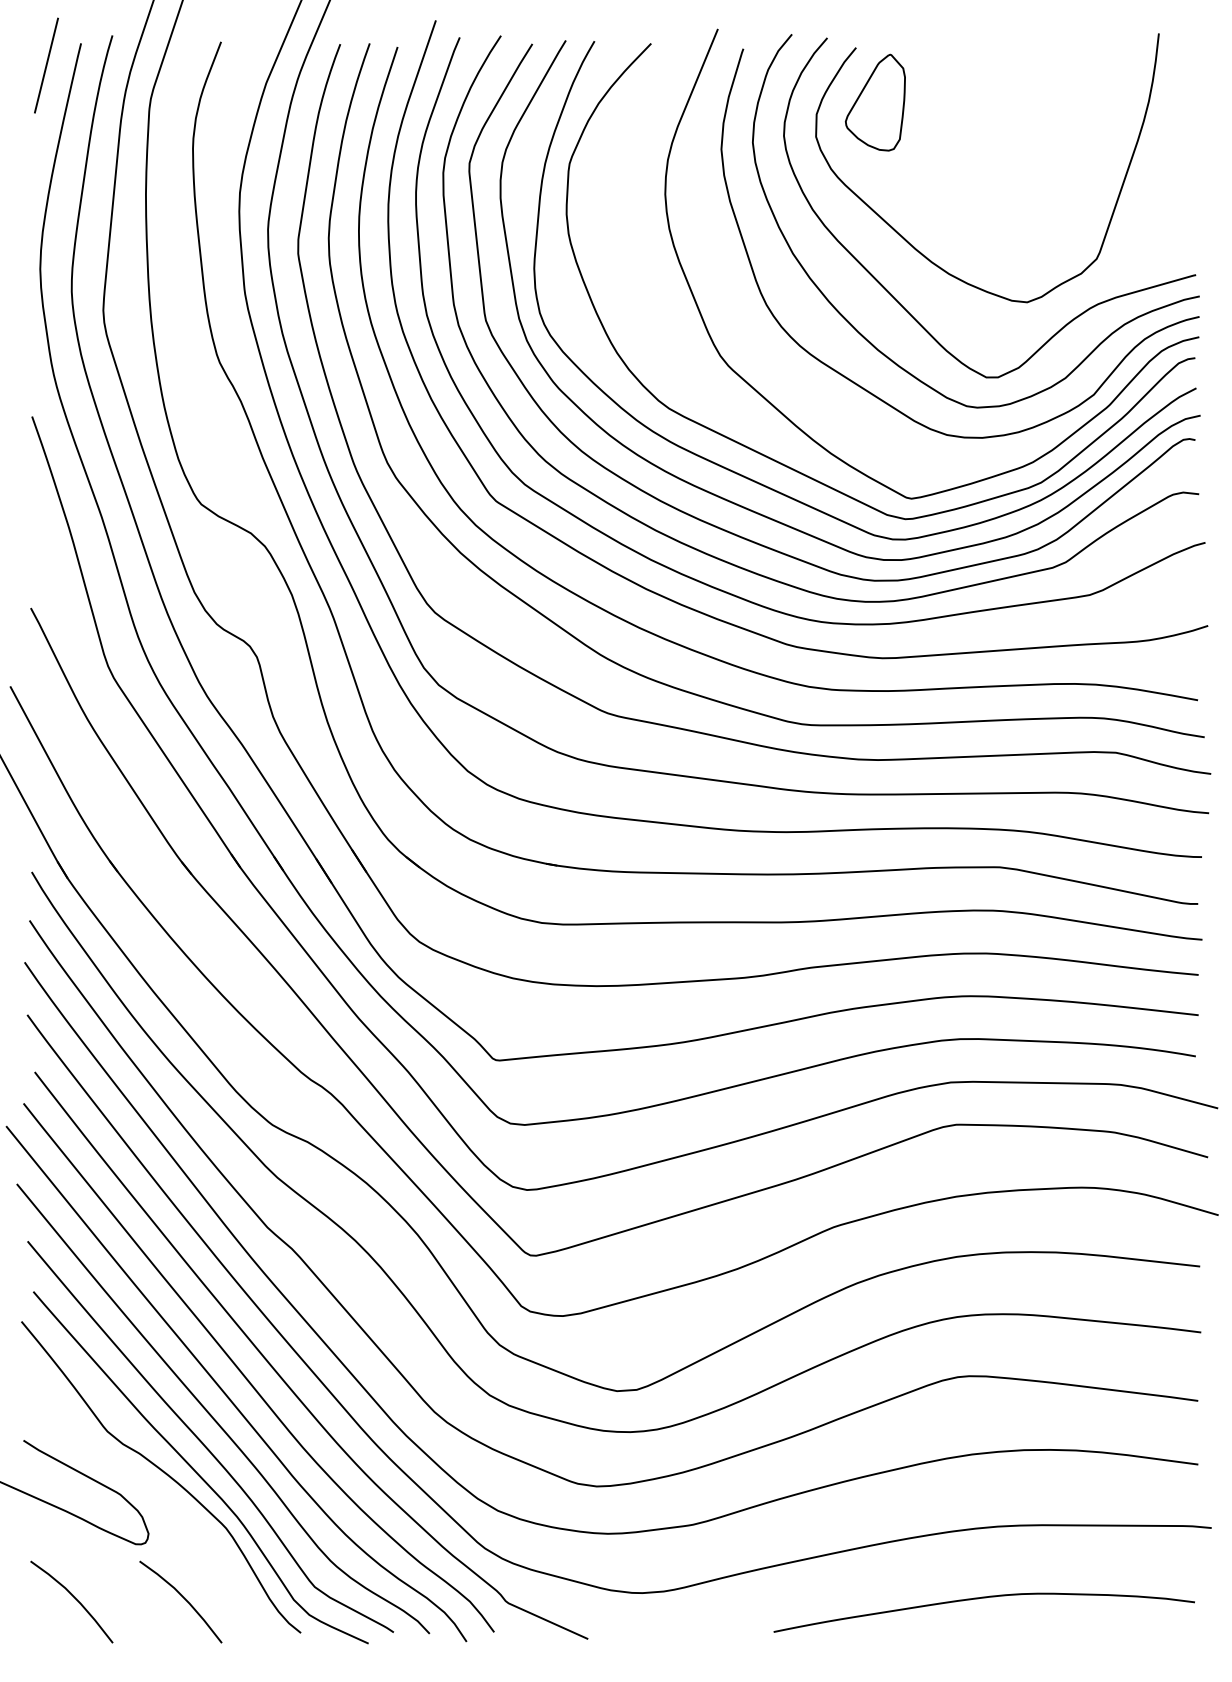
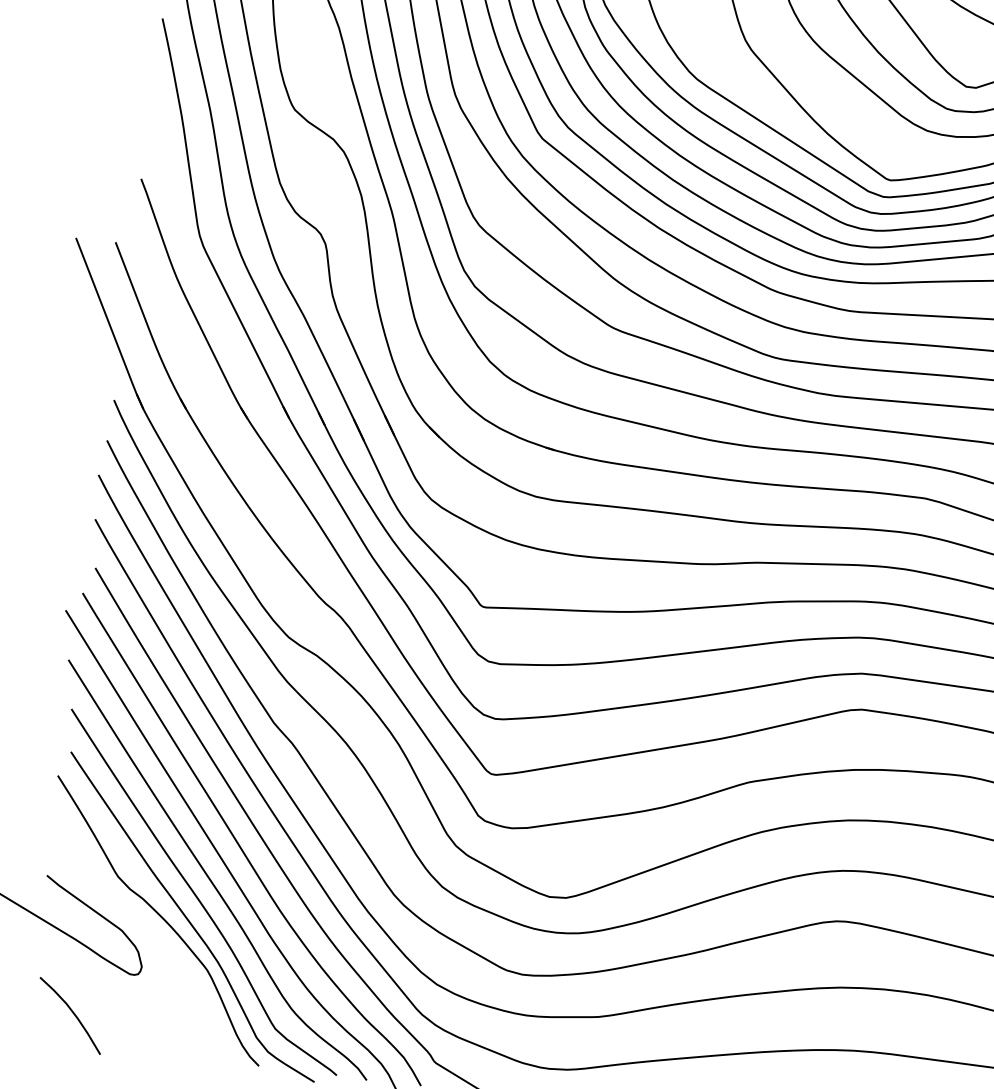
curve: (183, 1598) -> (164, 1024), removed

